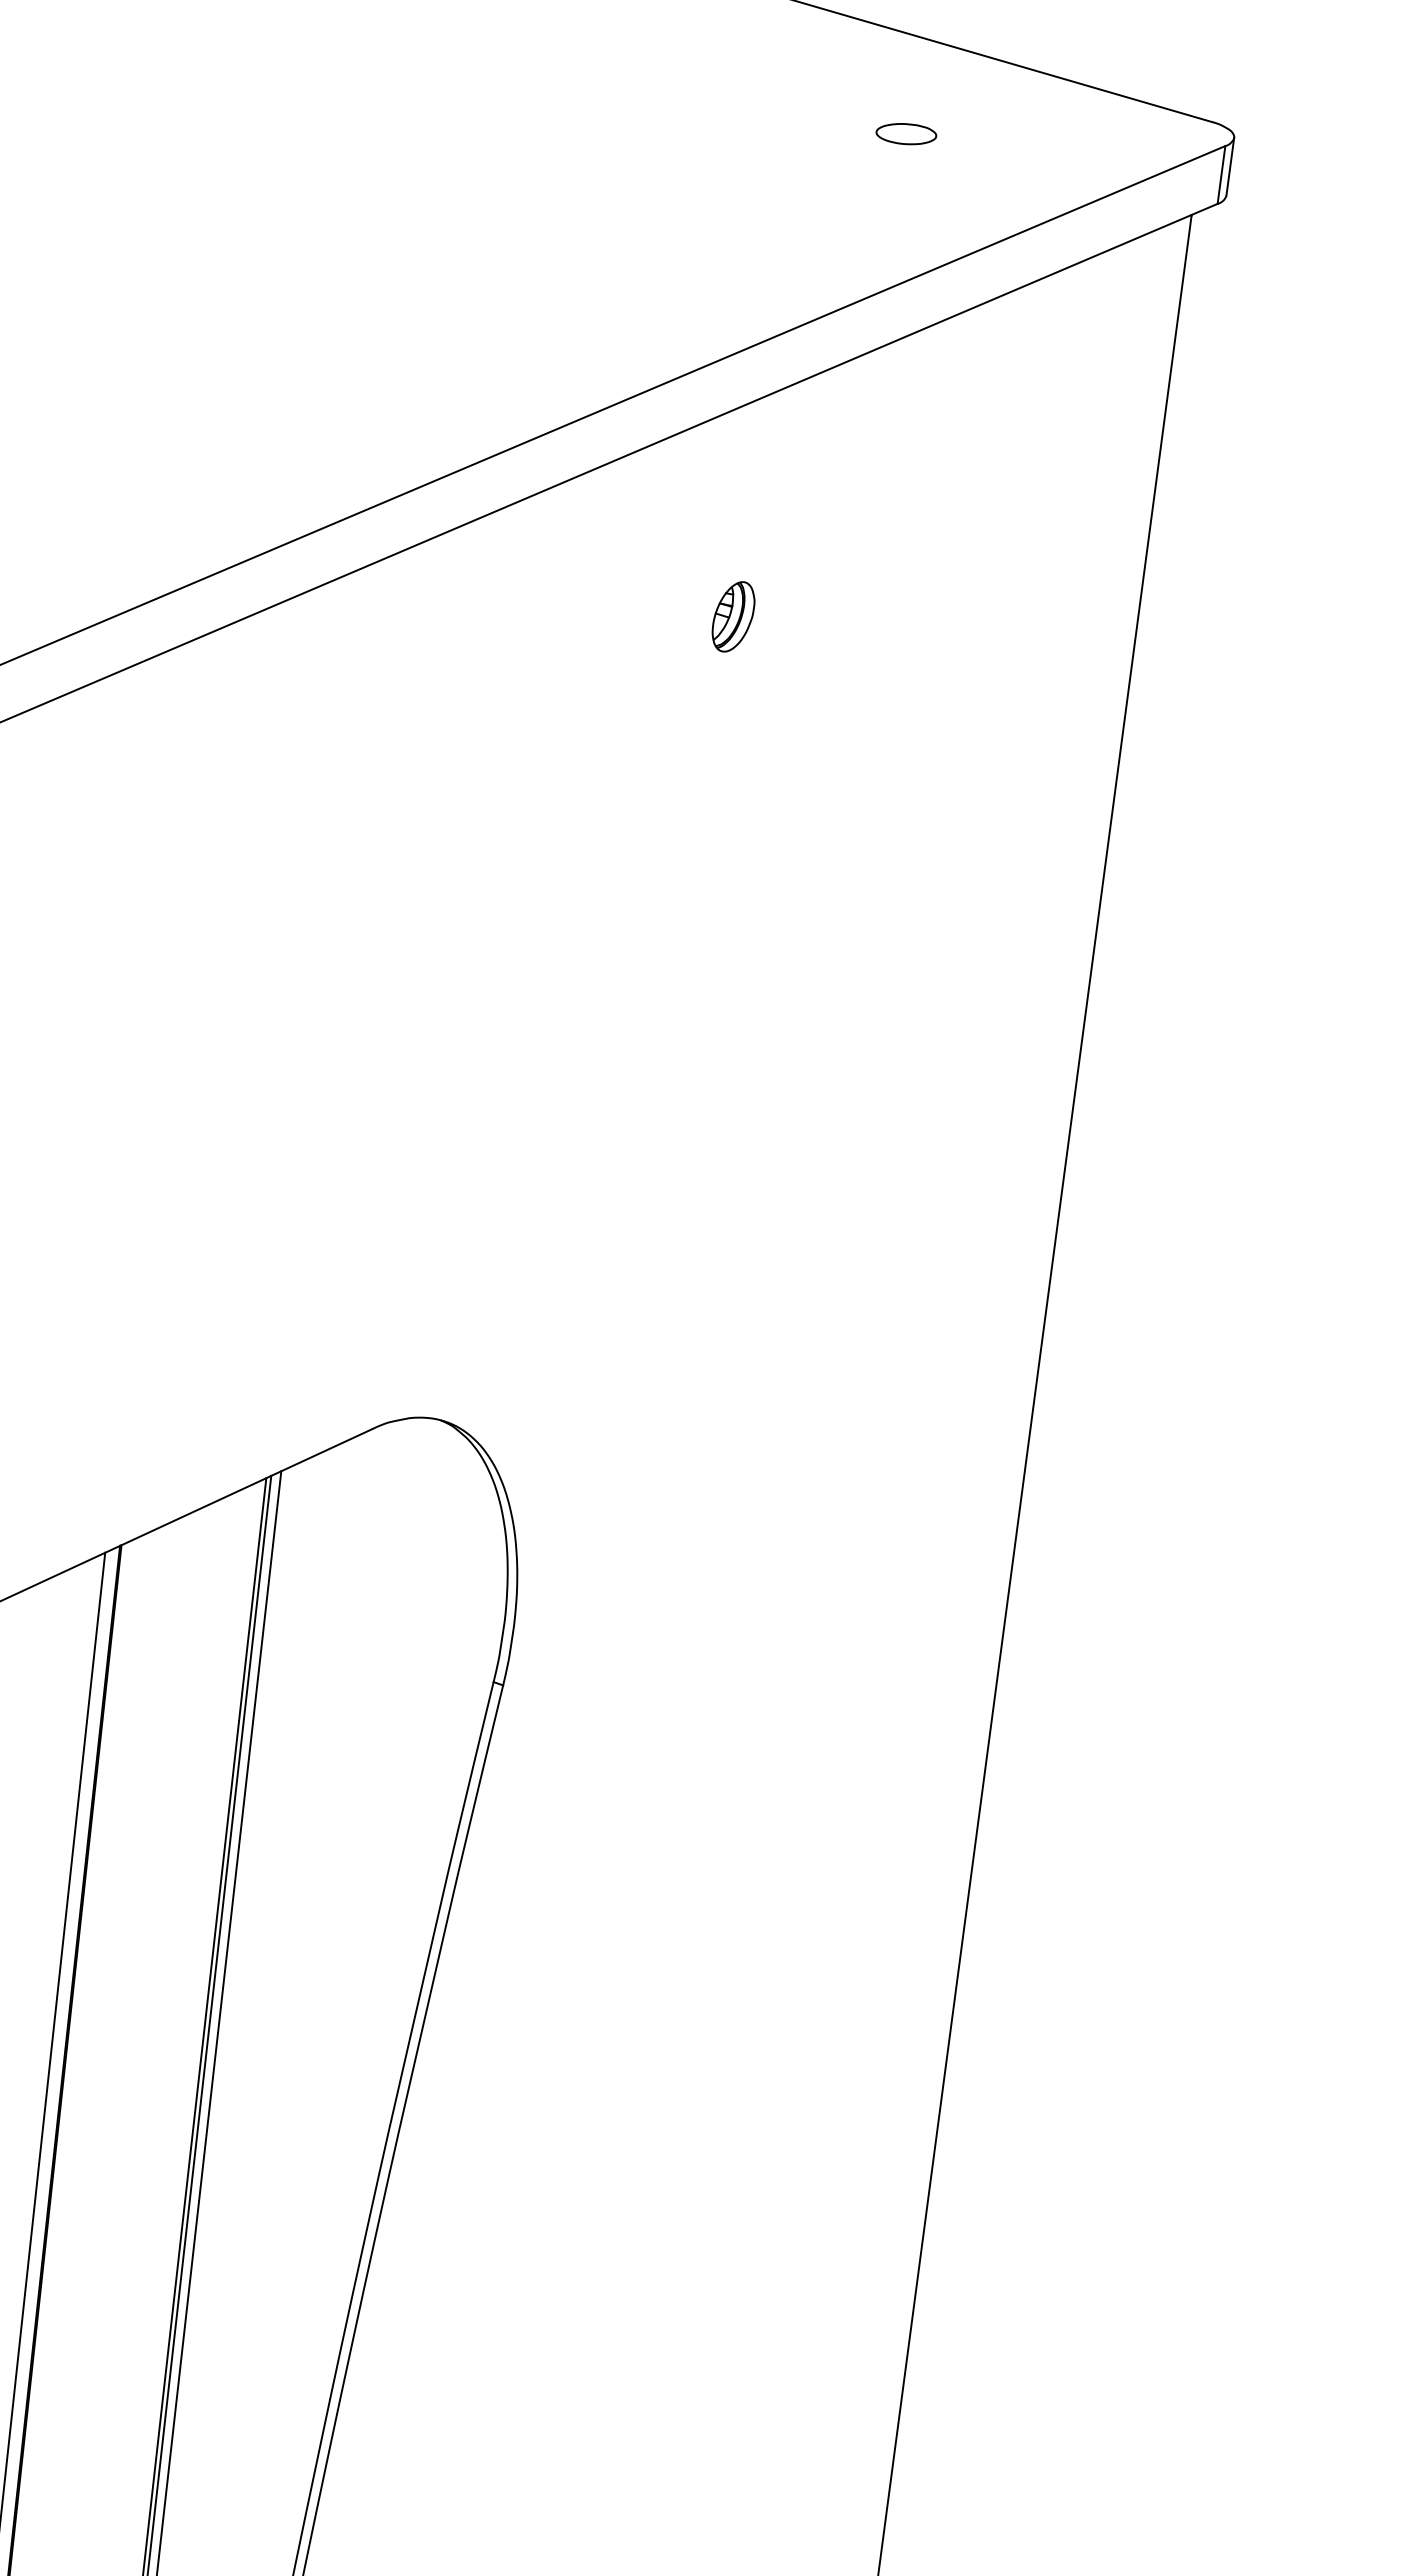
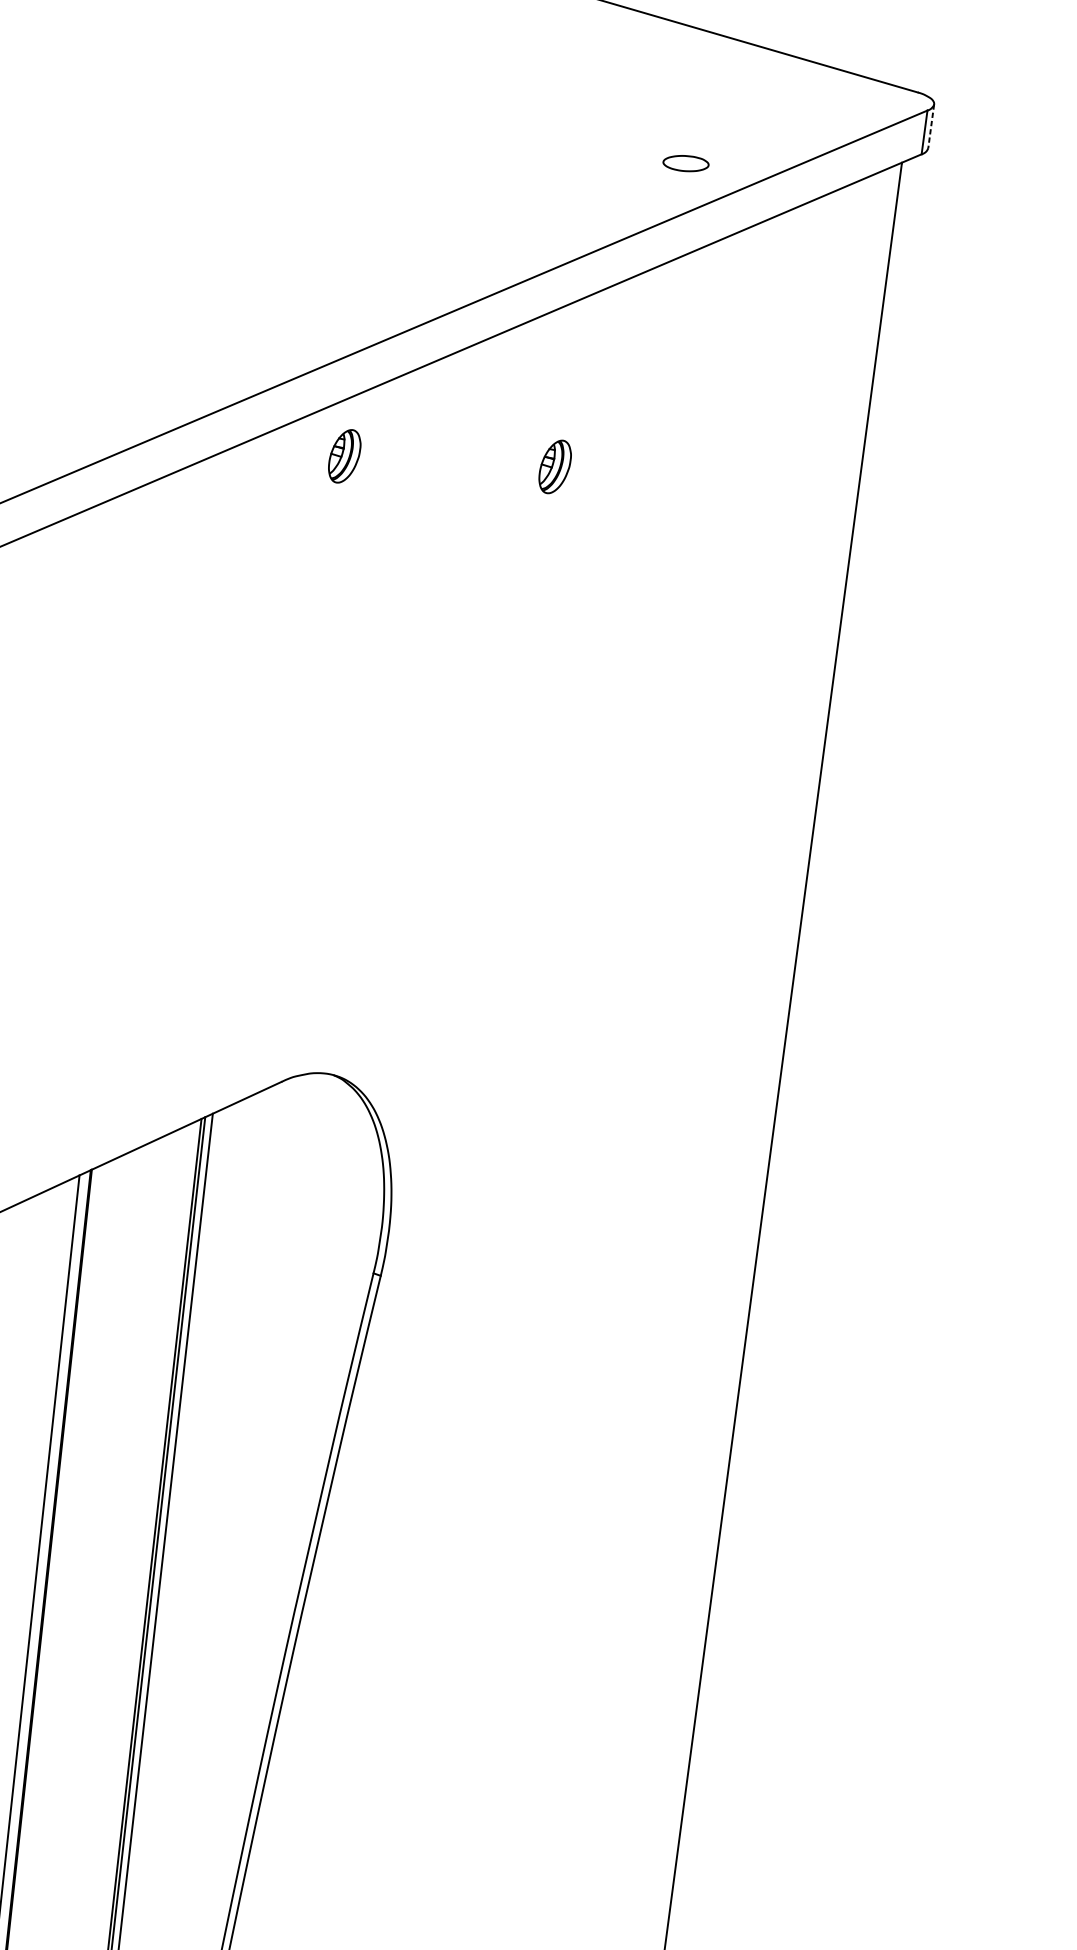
part: (906, 134) -> (686, 163), moved
line: (1230, 167) -> (931, 126), solid -> dashed
part: (455, 602) -> (344, 456), added

